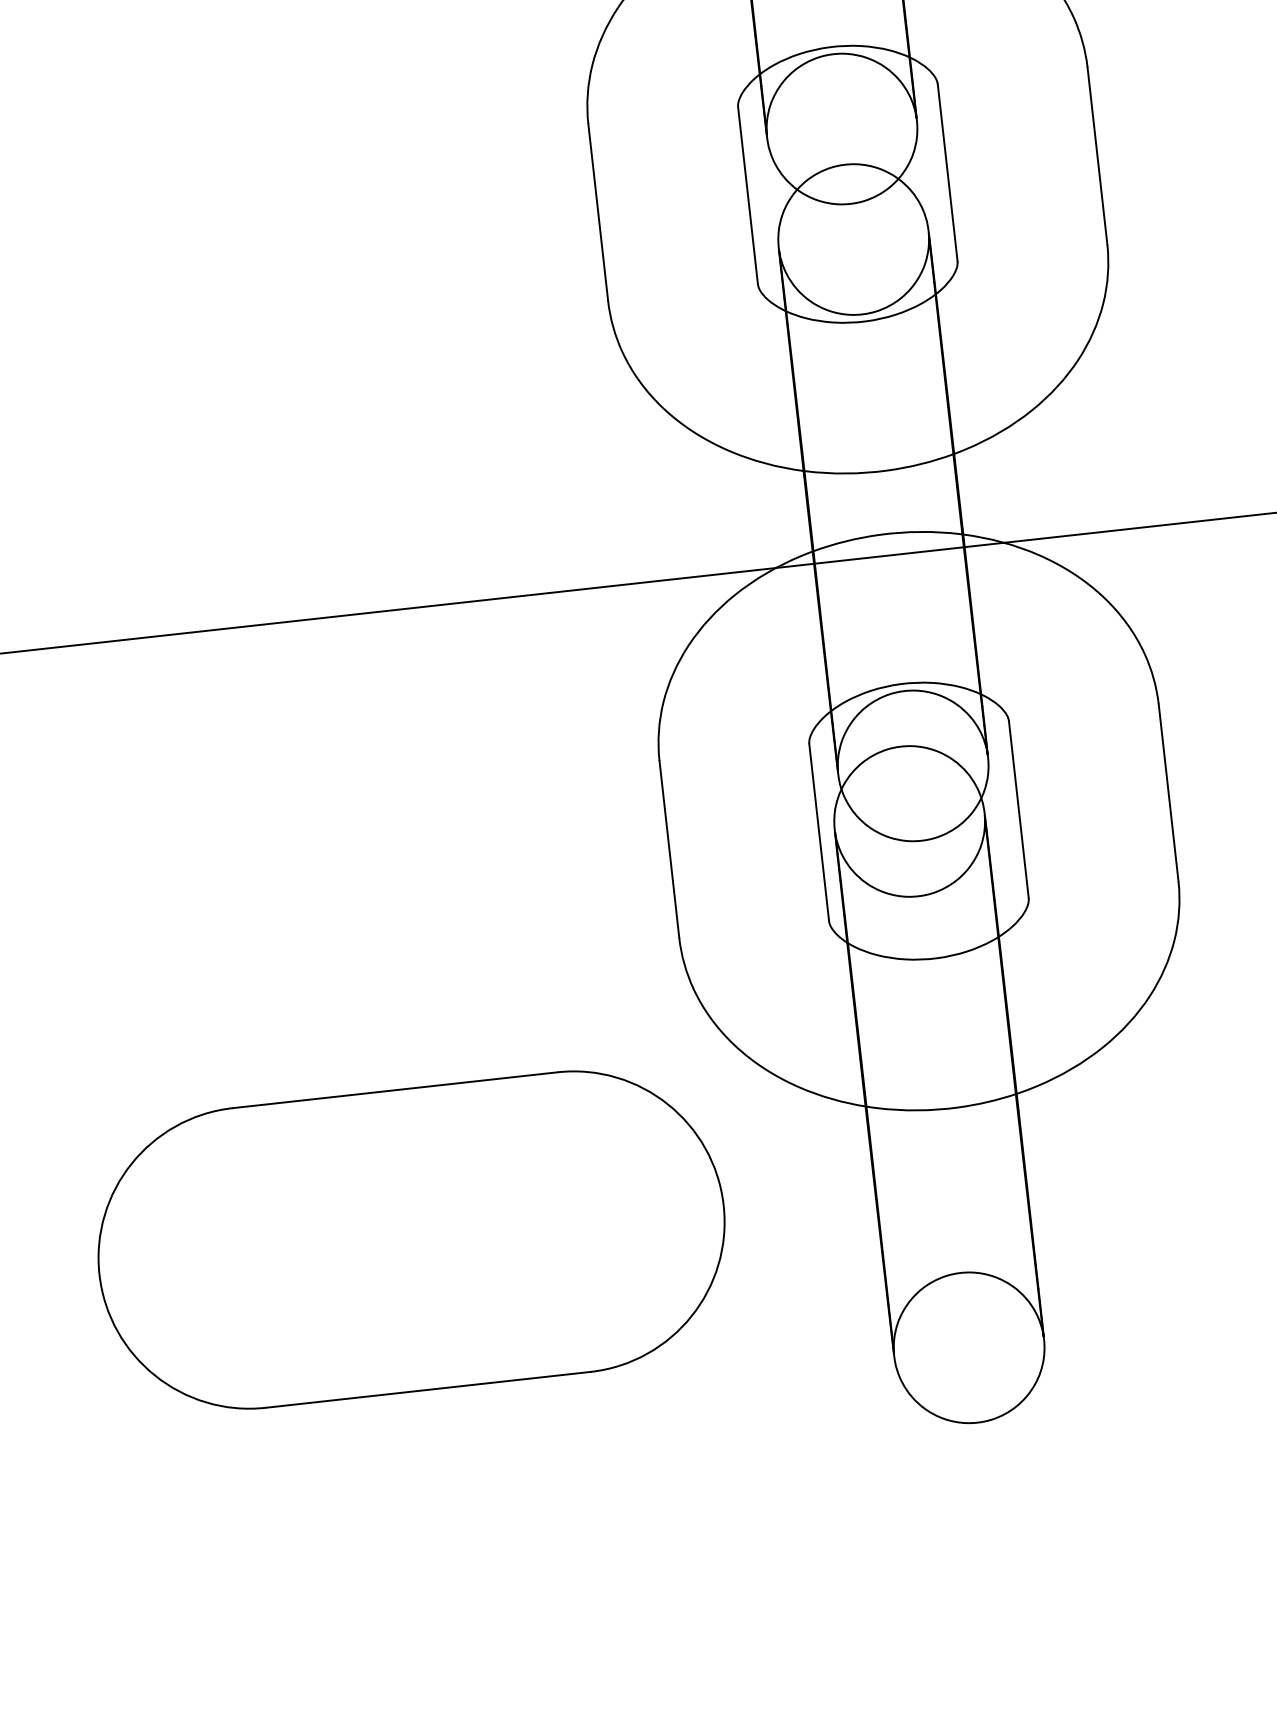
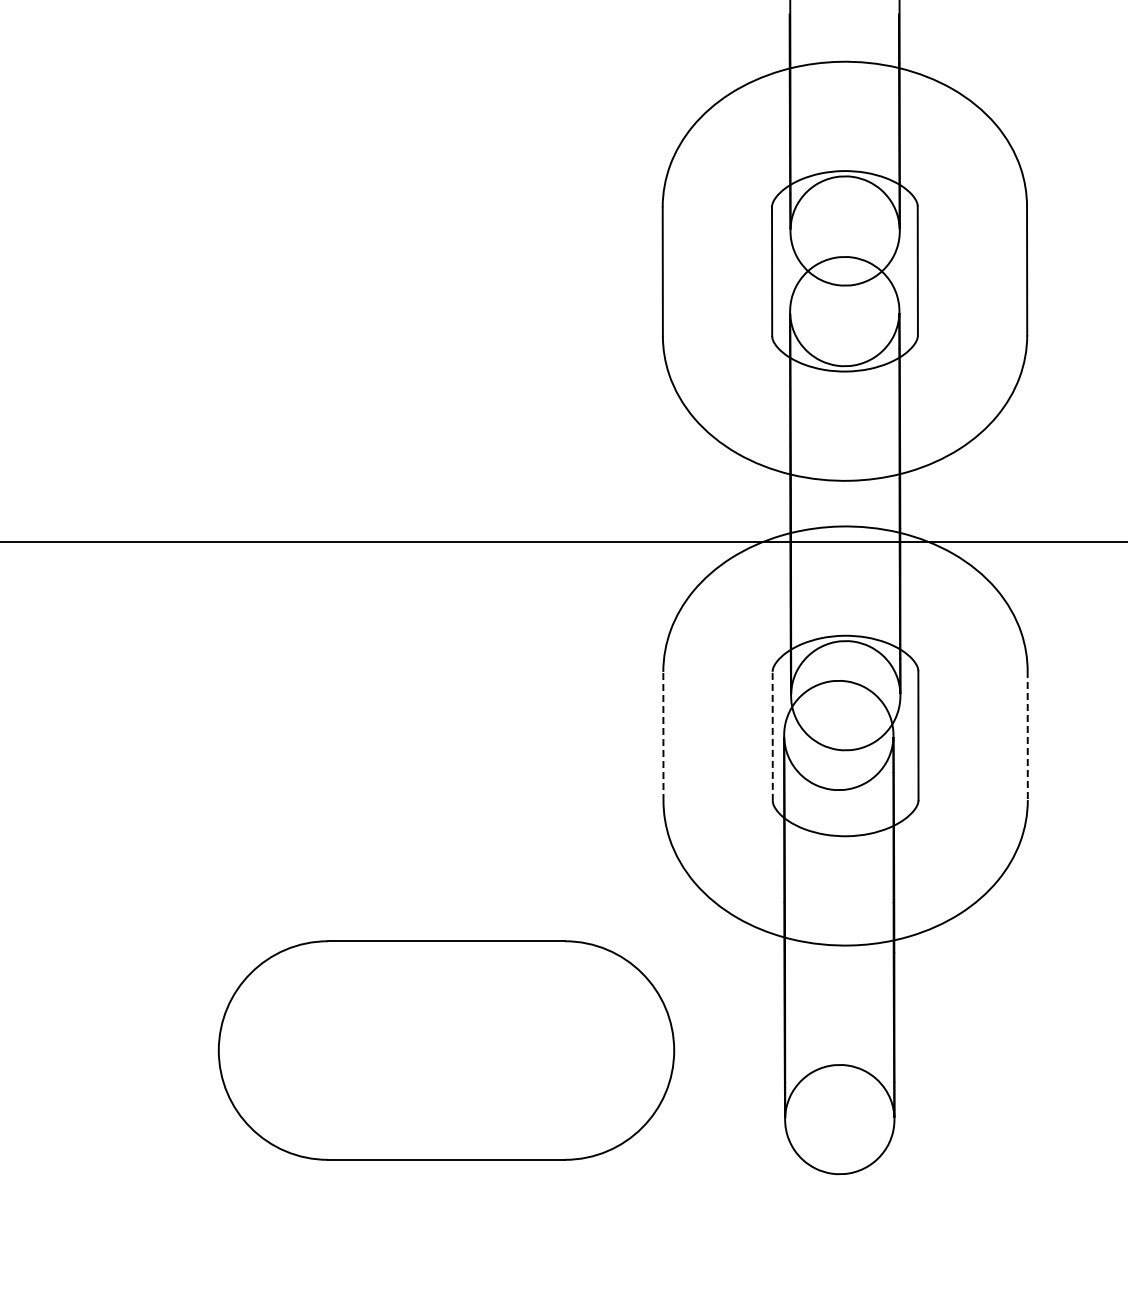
line: (1168, 792) -> (1027, 735), solid -> dashed
line: (818, 832) -> (772, 736), solid -> dashed
line: (669, 849) -> (663, 736), solid -> dashed
part: (411, 1239) -> (446, 1050), moved

